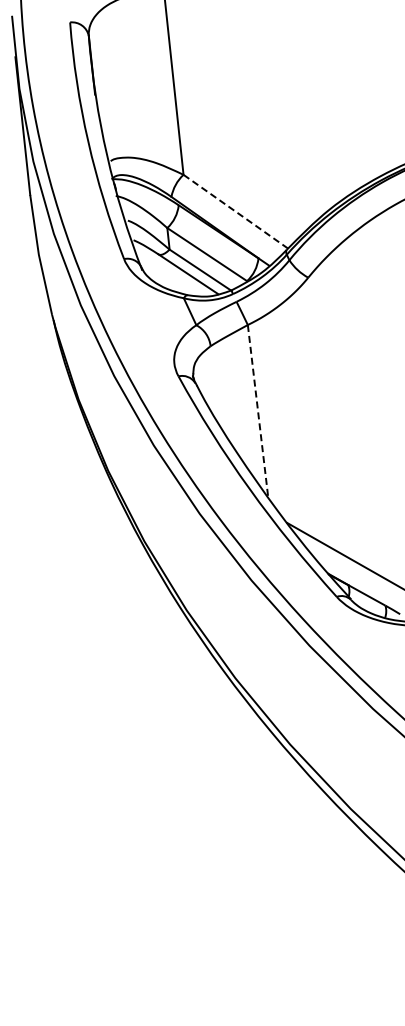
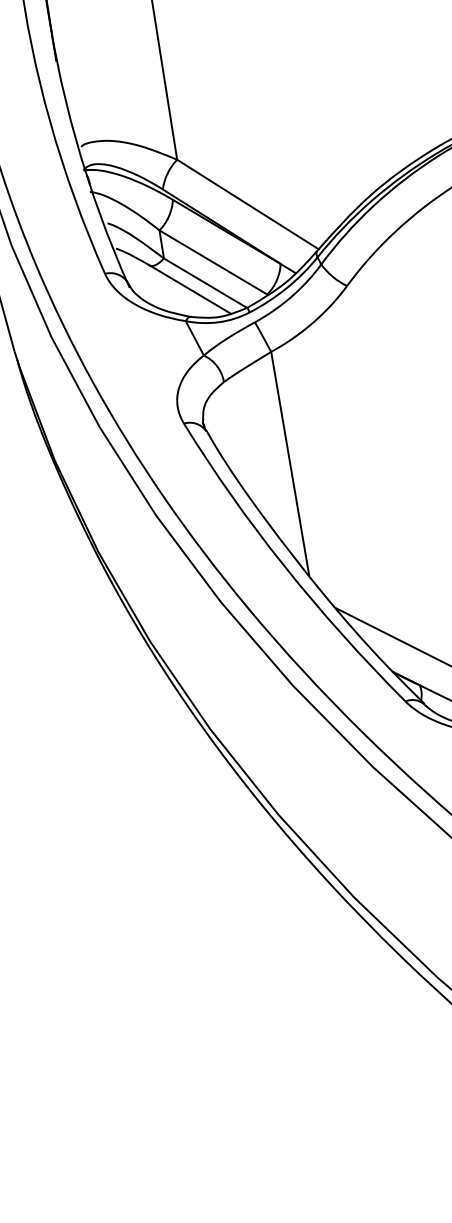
line: (235, 211) -> (247, 204), dashed -> solid
line: (258, 411) -> (290, 464), dashed -> solid

